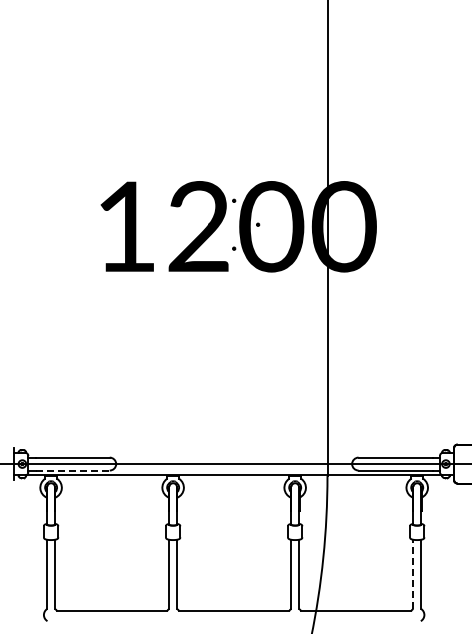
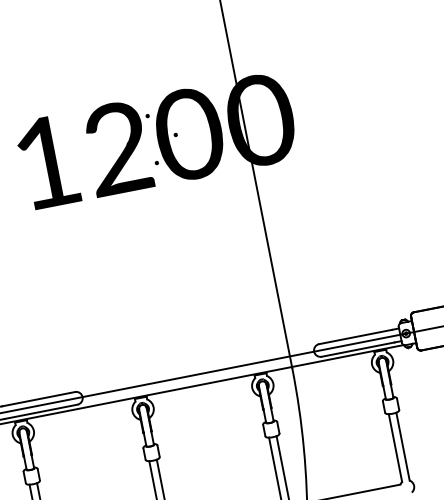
line: (73, 470) -> (41, 411), dashed -> solid
line: (413, 574) -> (395, 448), dashed -> solid

